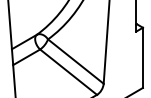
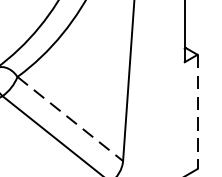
line: (142, 58) -> (196, 113), solid -> dashed
line: (75, 61) -> (69, 118), solid -> dashed

